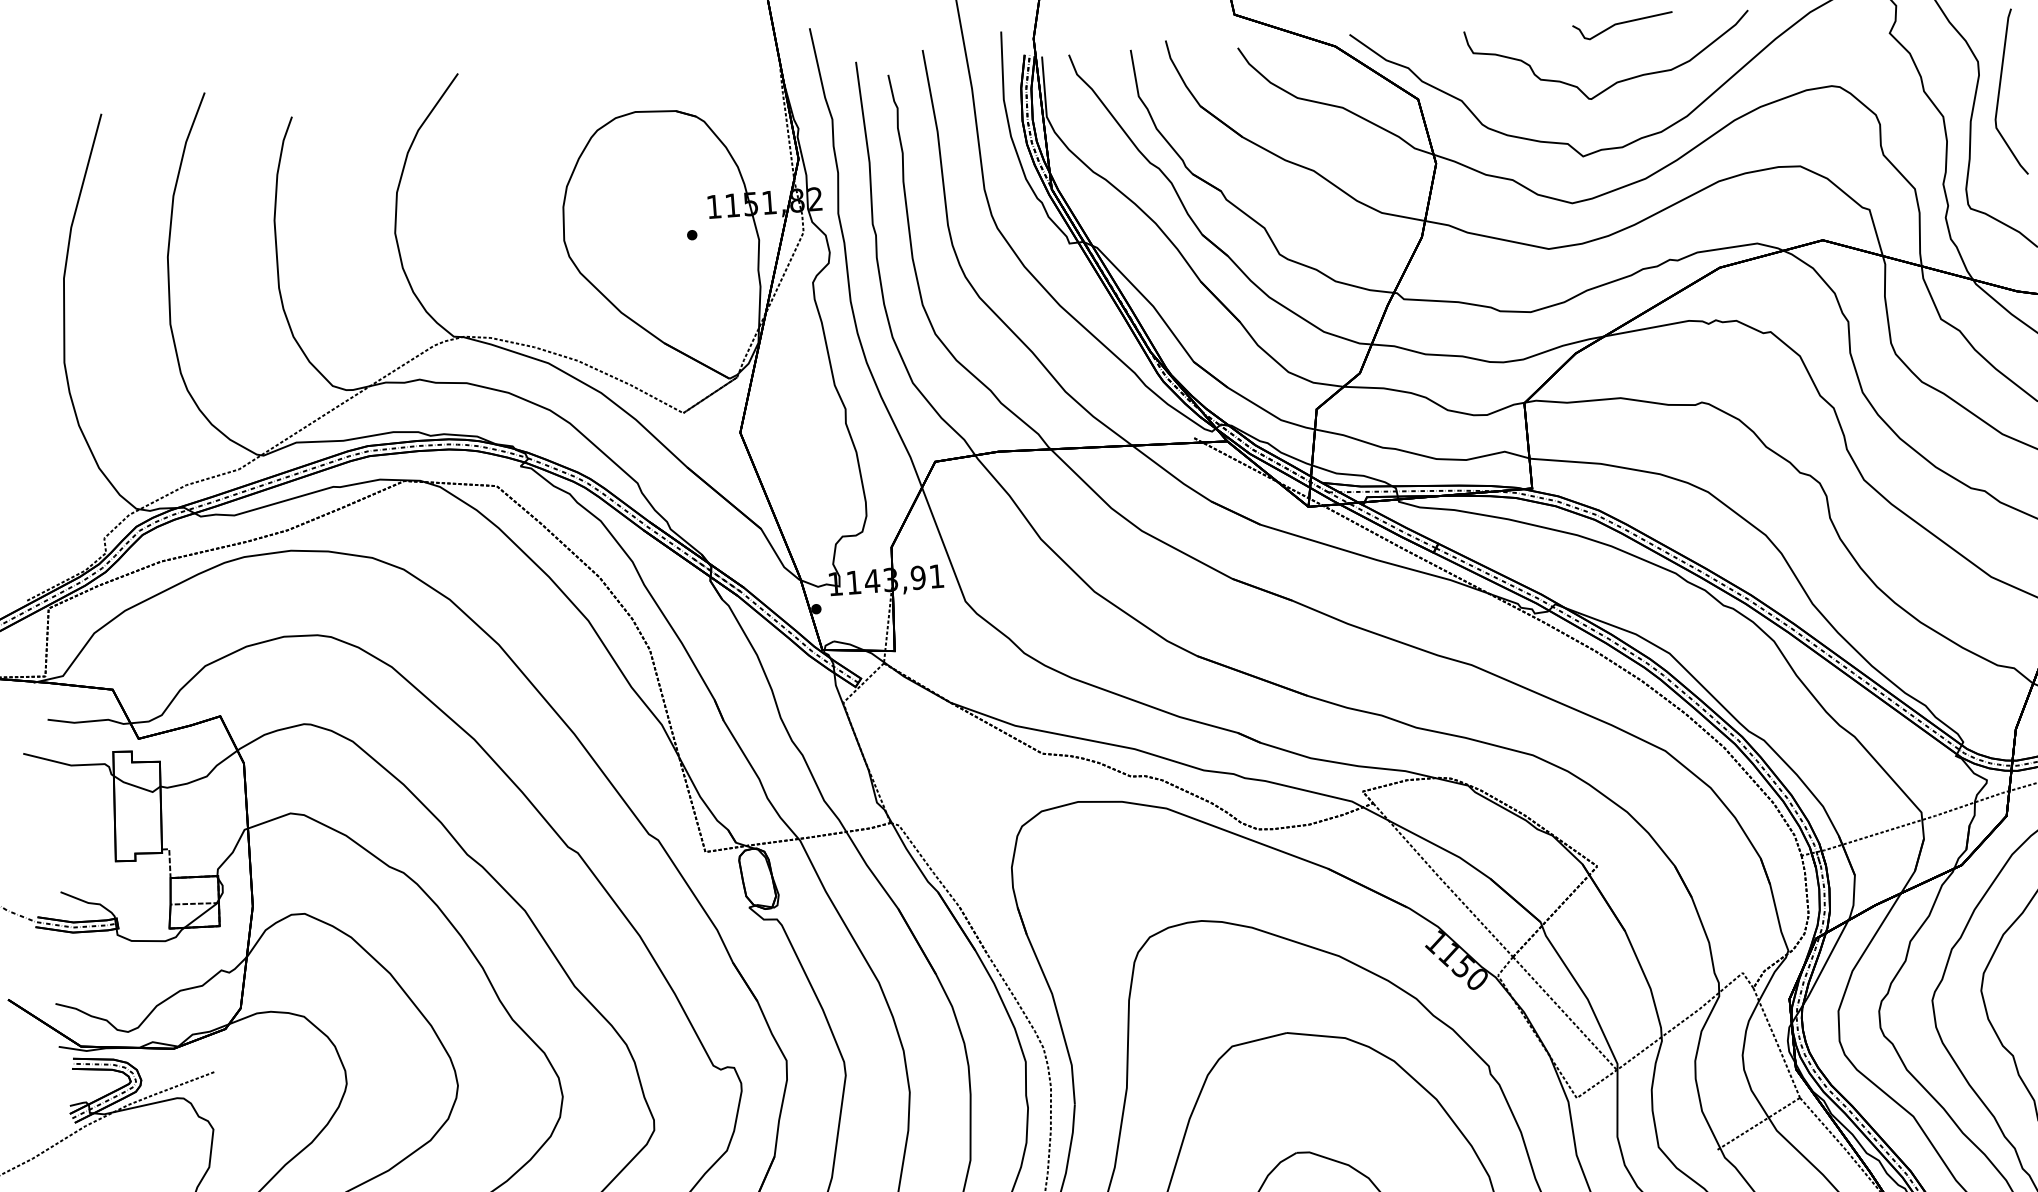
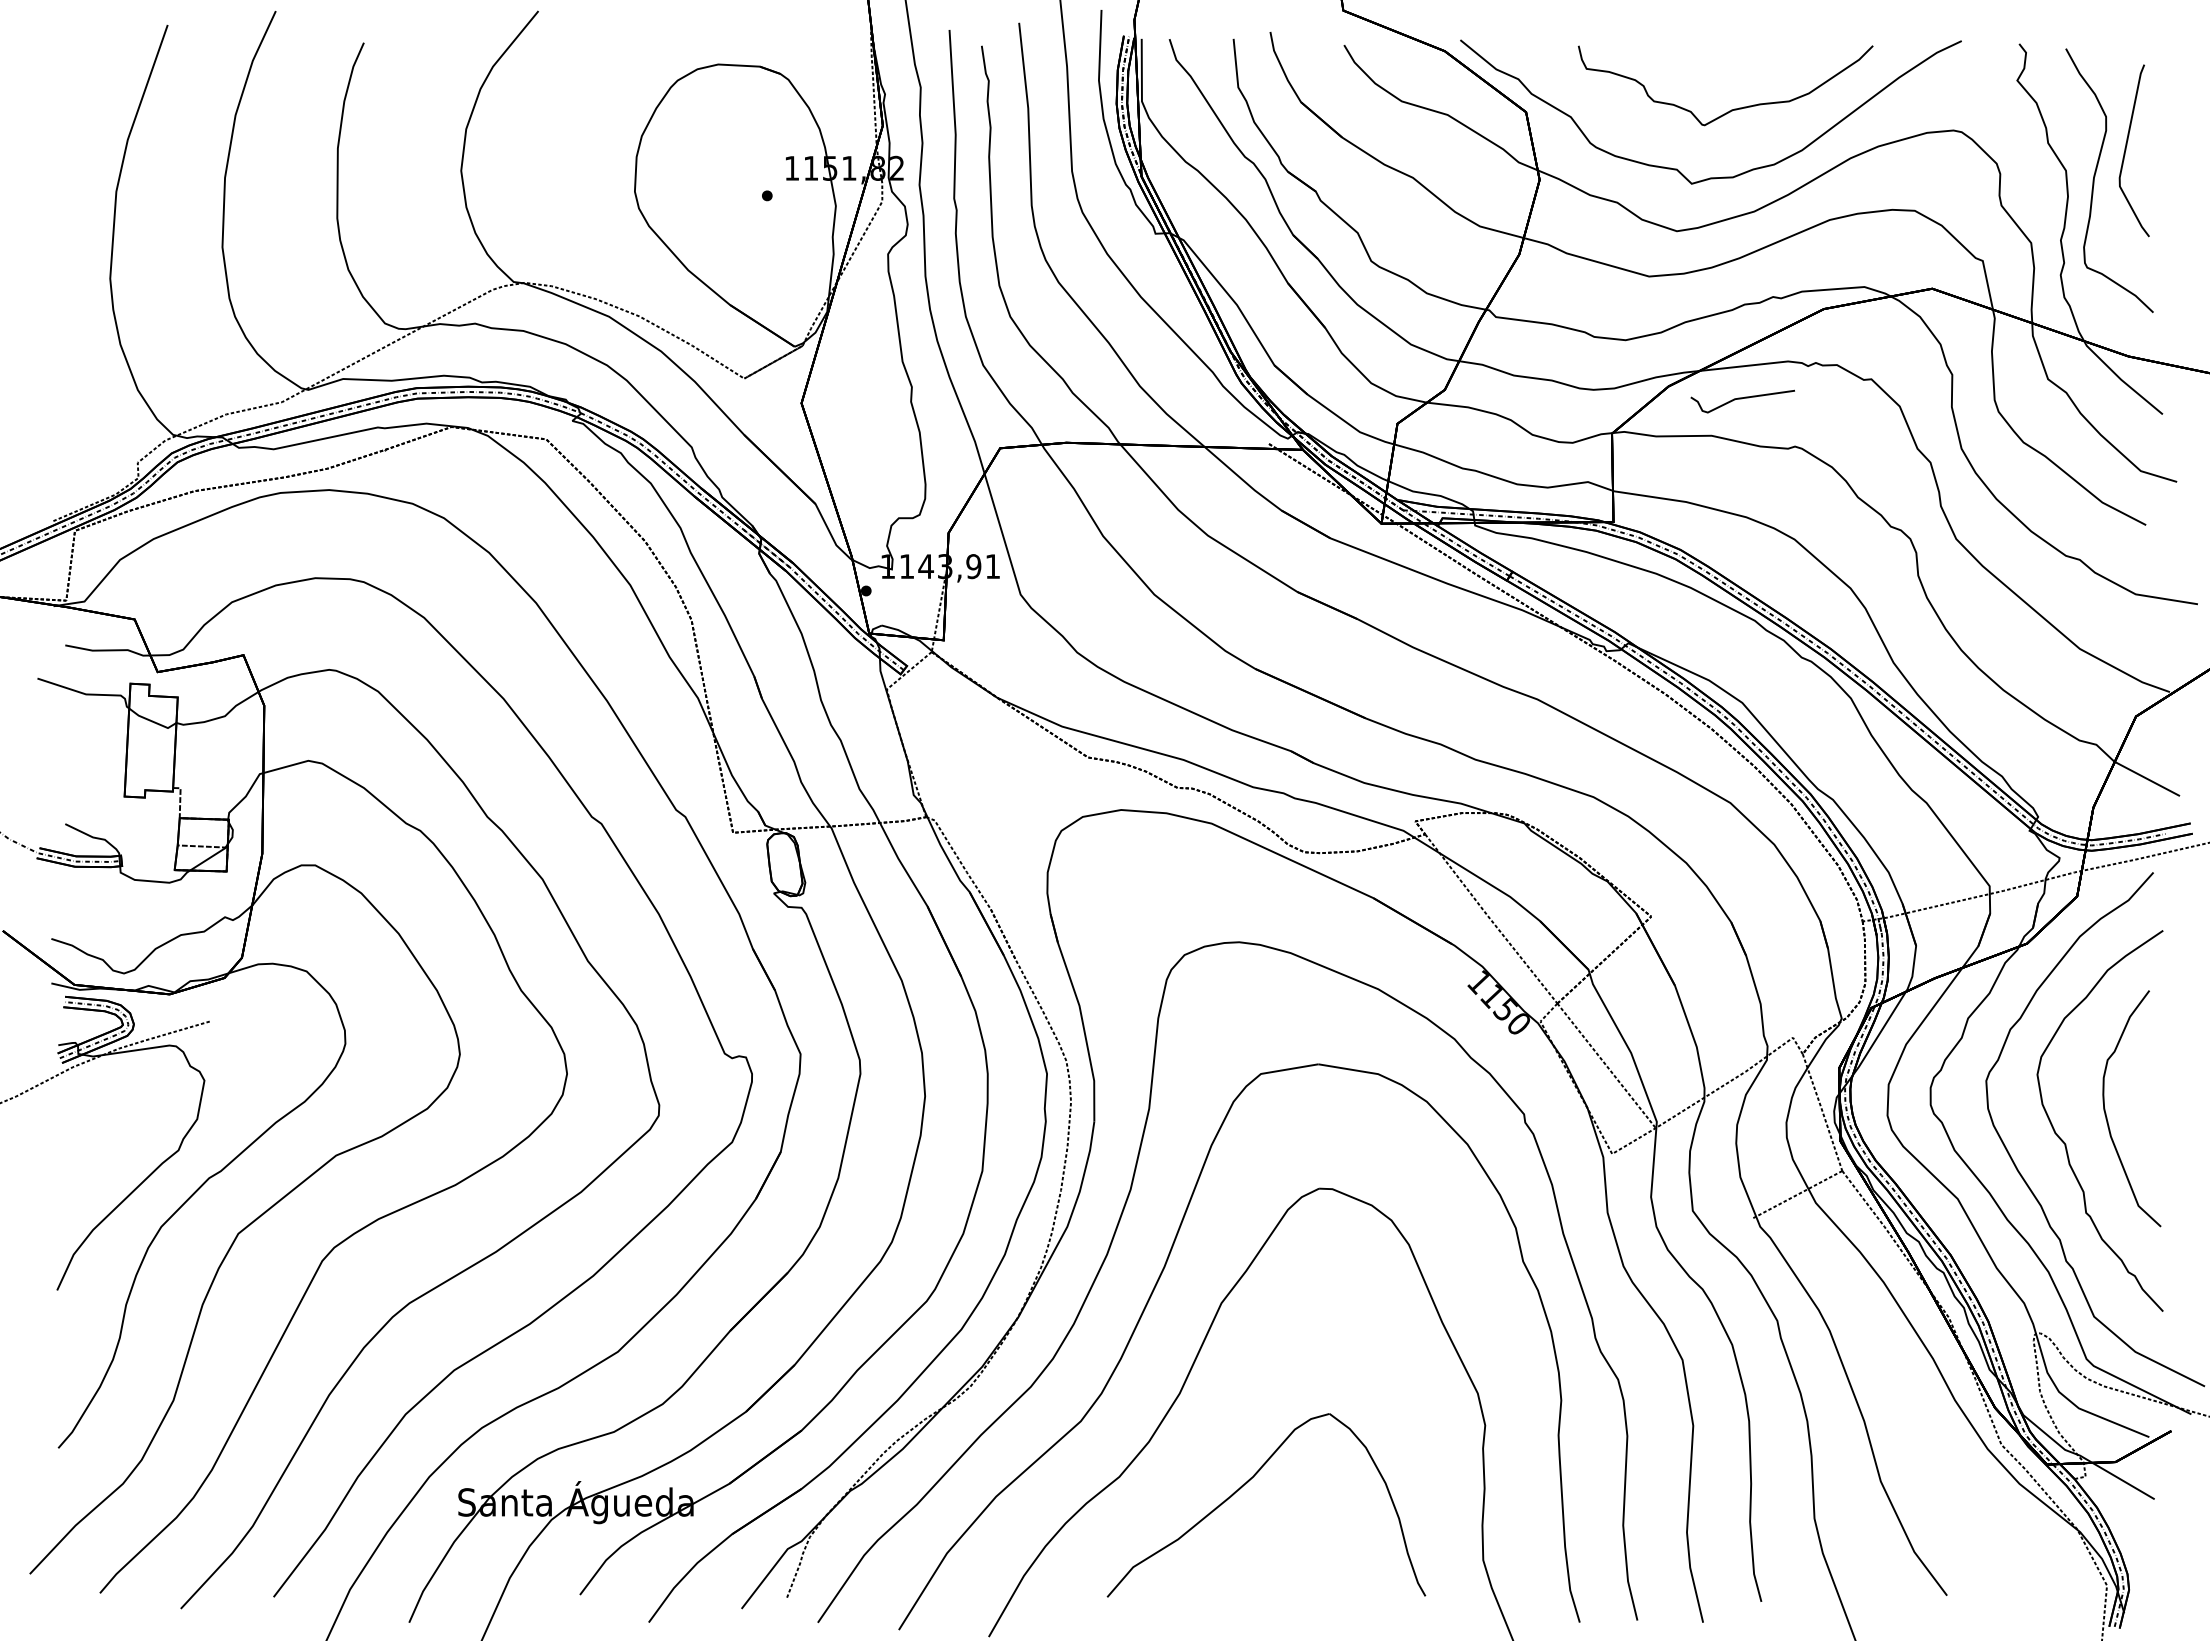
curve: (1621, 24) -> (1741, 399), moved

